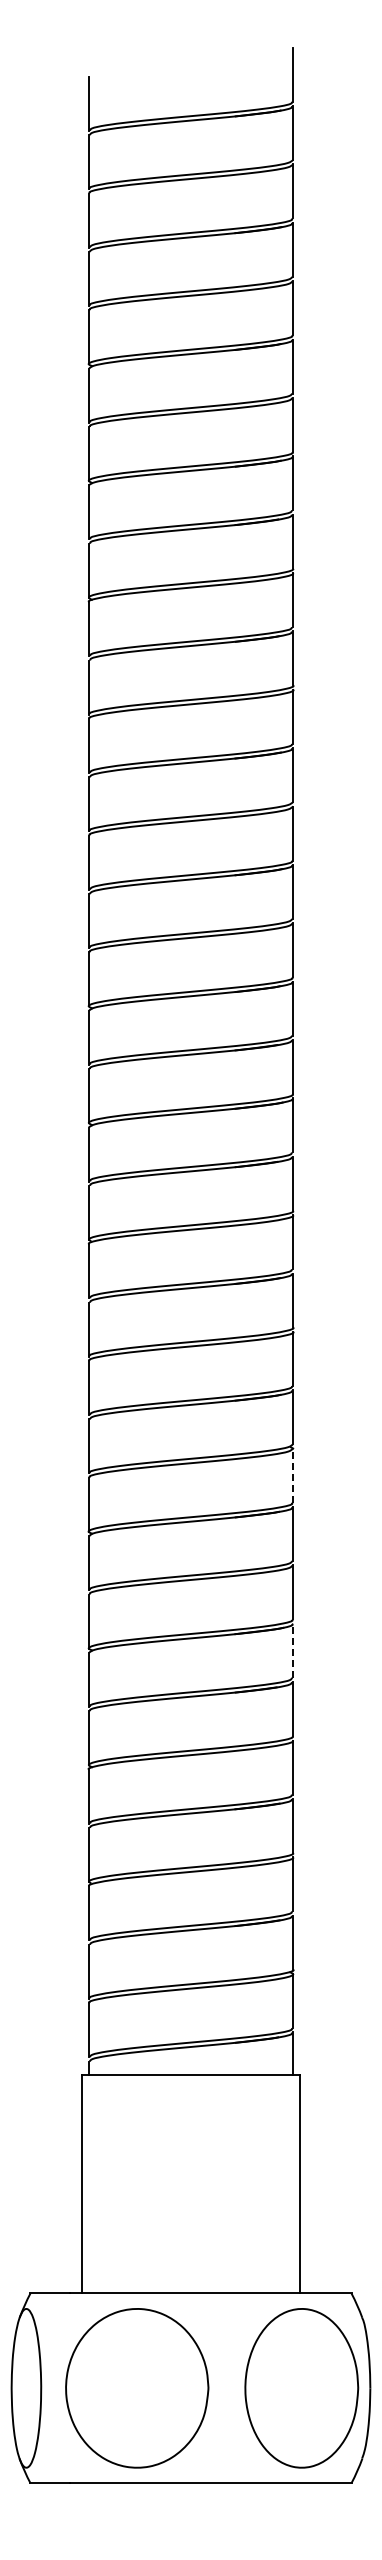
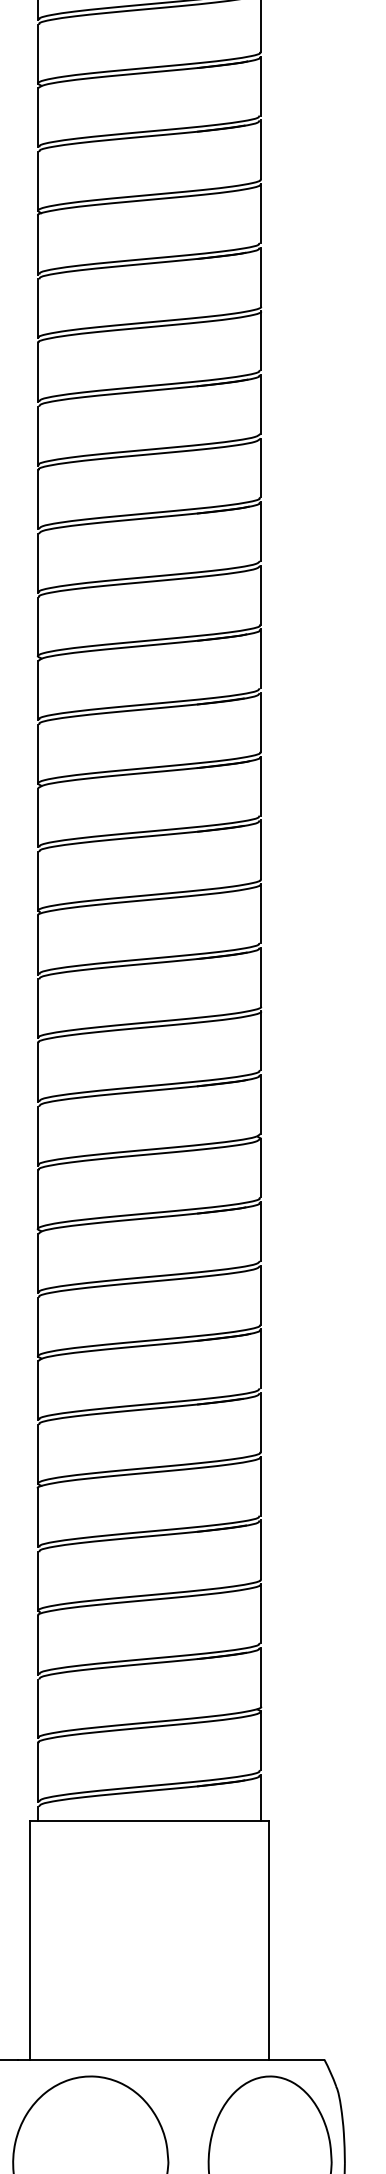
line: (293, 1475) -> (261, 1167), dashed -> solid
line: (293, 1650) -> (261, 1358), dashed -> solid

